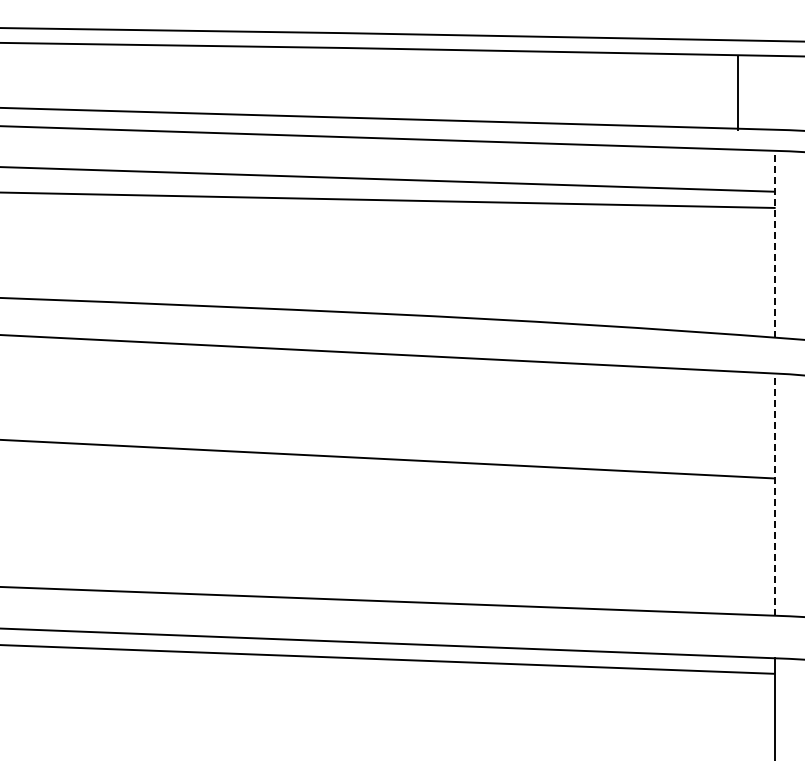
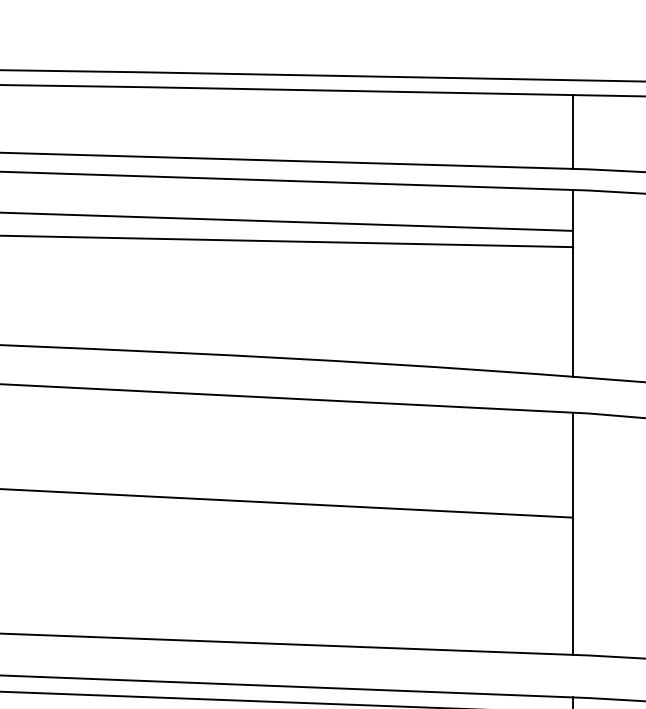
line: (737, 92) -> (573, 131), moved
line: (774, 243) -> (573, 282), dashed -> solid
line: (774, 494) -> (573, 533), dashed -> solid

